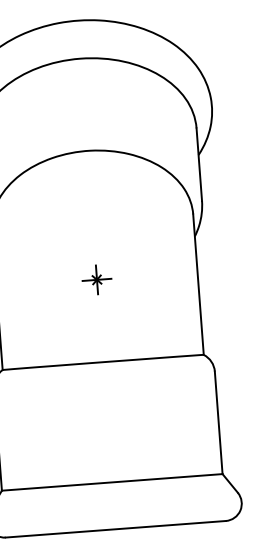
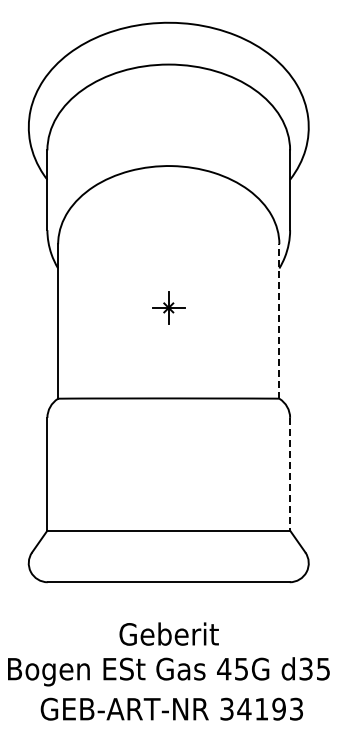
line: (198, 283) -> (279, 320), solid -> dashed
line: (219, 423) -> (290, 474), solid -> dashed

